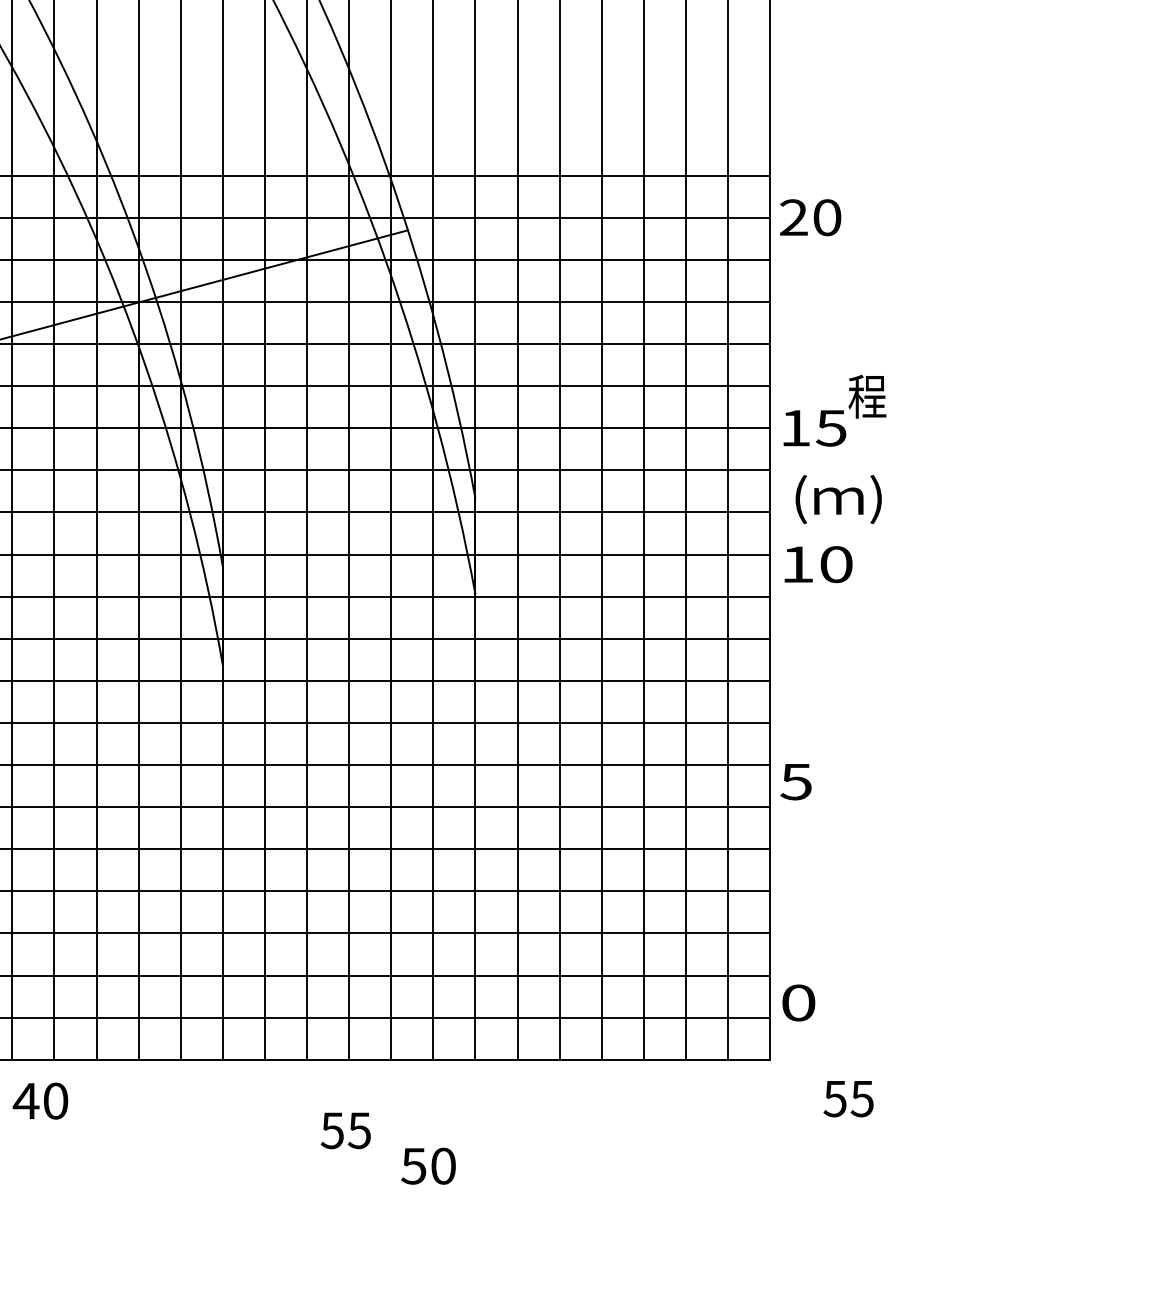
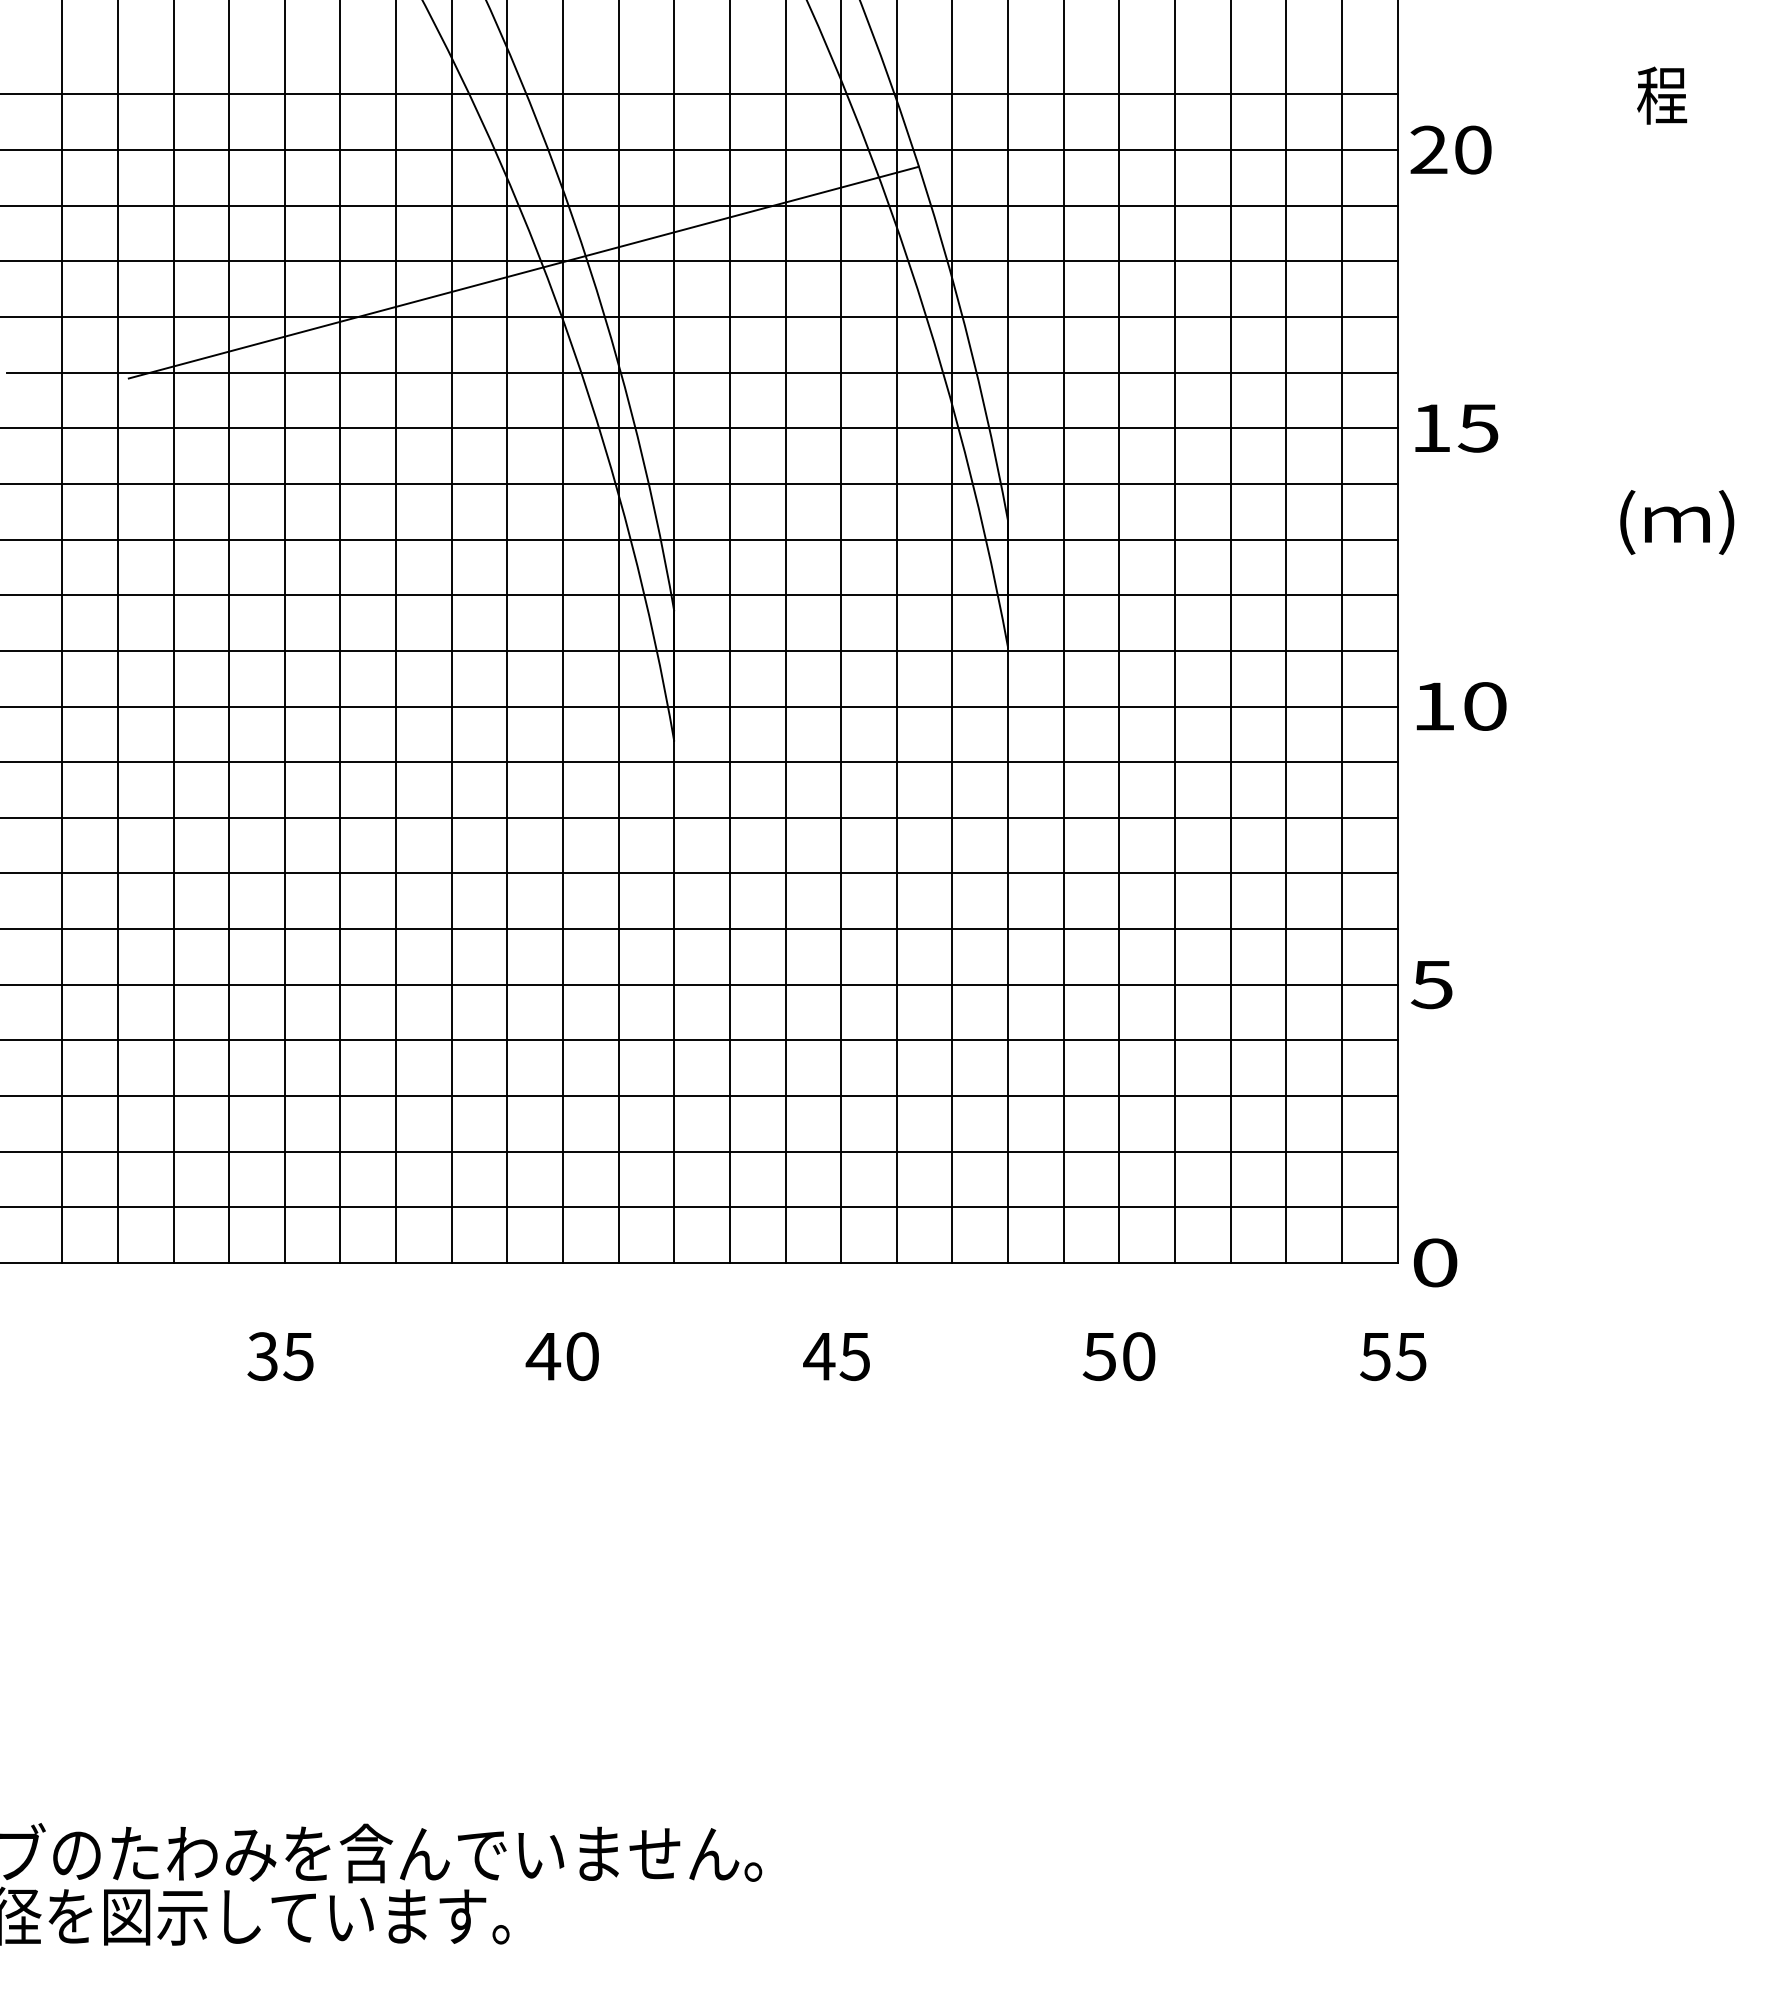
text: (867, 396) -> (1662, 95), moved
text: (838, 499) -> (1677, 522), moved
text: (818, 564) -> (1461, 706), moved
text: (795, 782) -> (1431, 985), moved
text: (798, 1002) -> (1435, 1262), moved
text: (848, 1098) -> (1393, 1356), moved
text: (39, 1101) -> (561, 1356), moved
text: (332, 1131) -> (819, 1357), 55 -> 45
text: (428, 1166) -> (1118, 1356), moved

